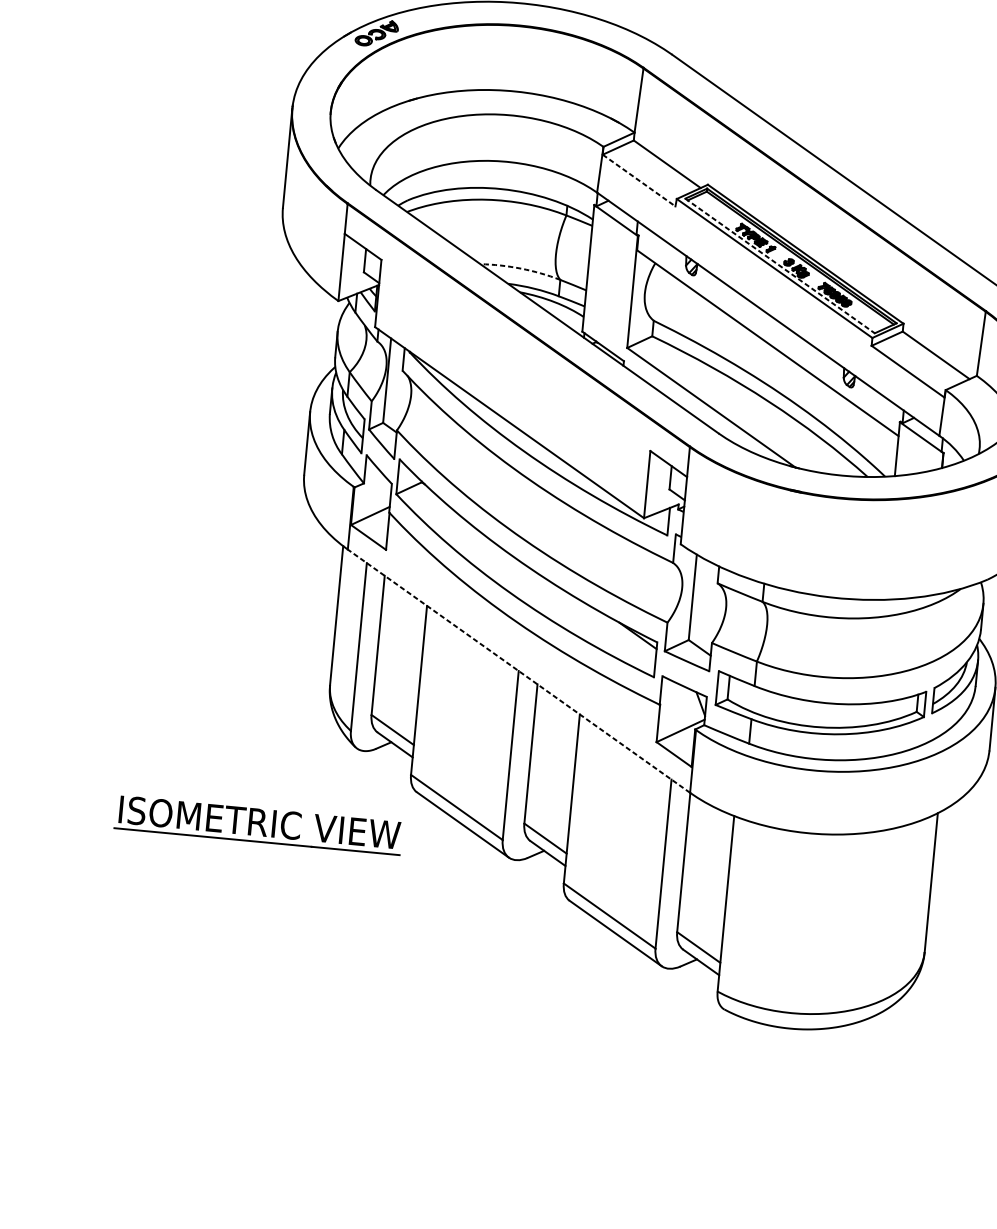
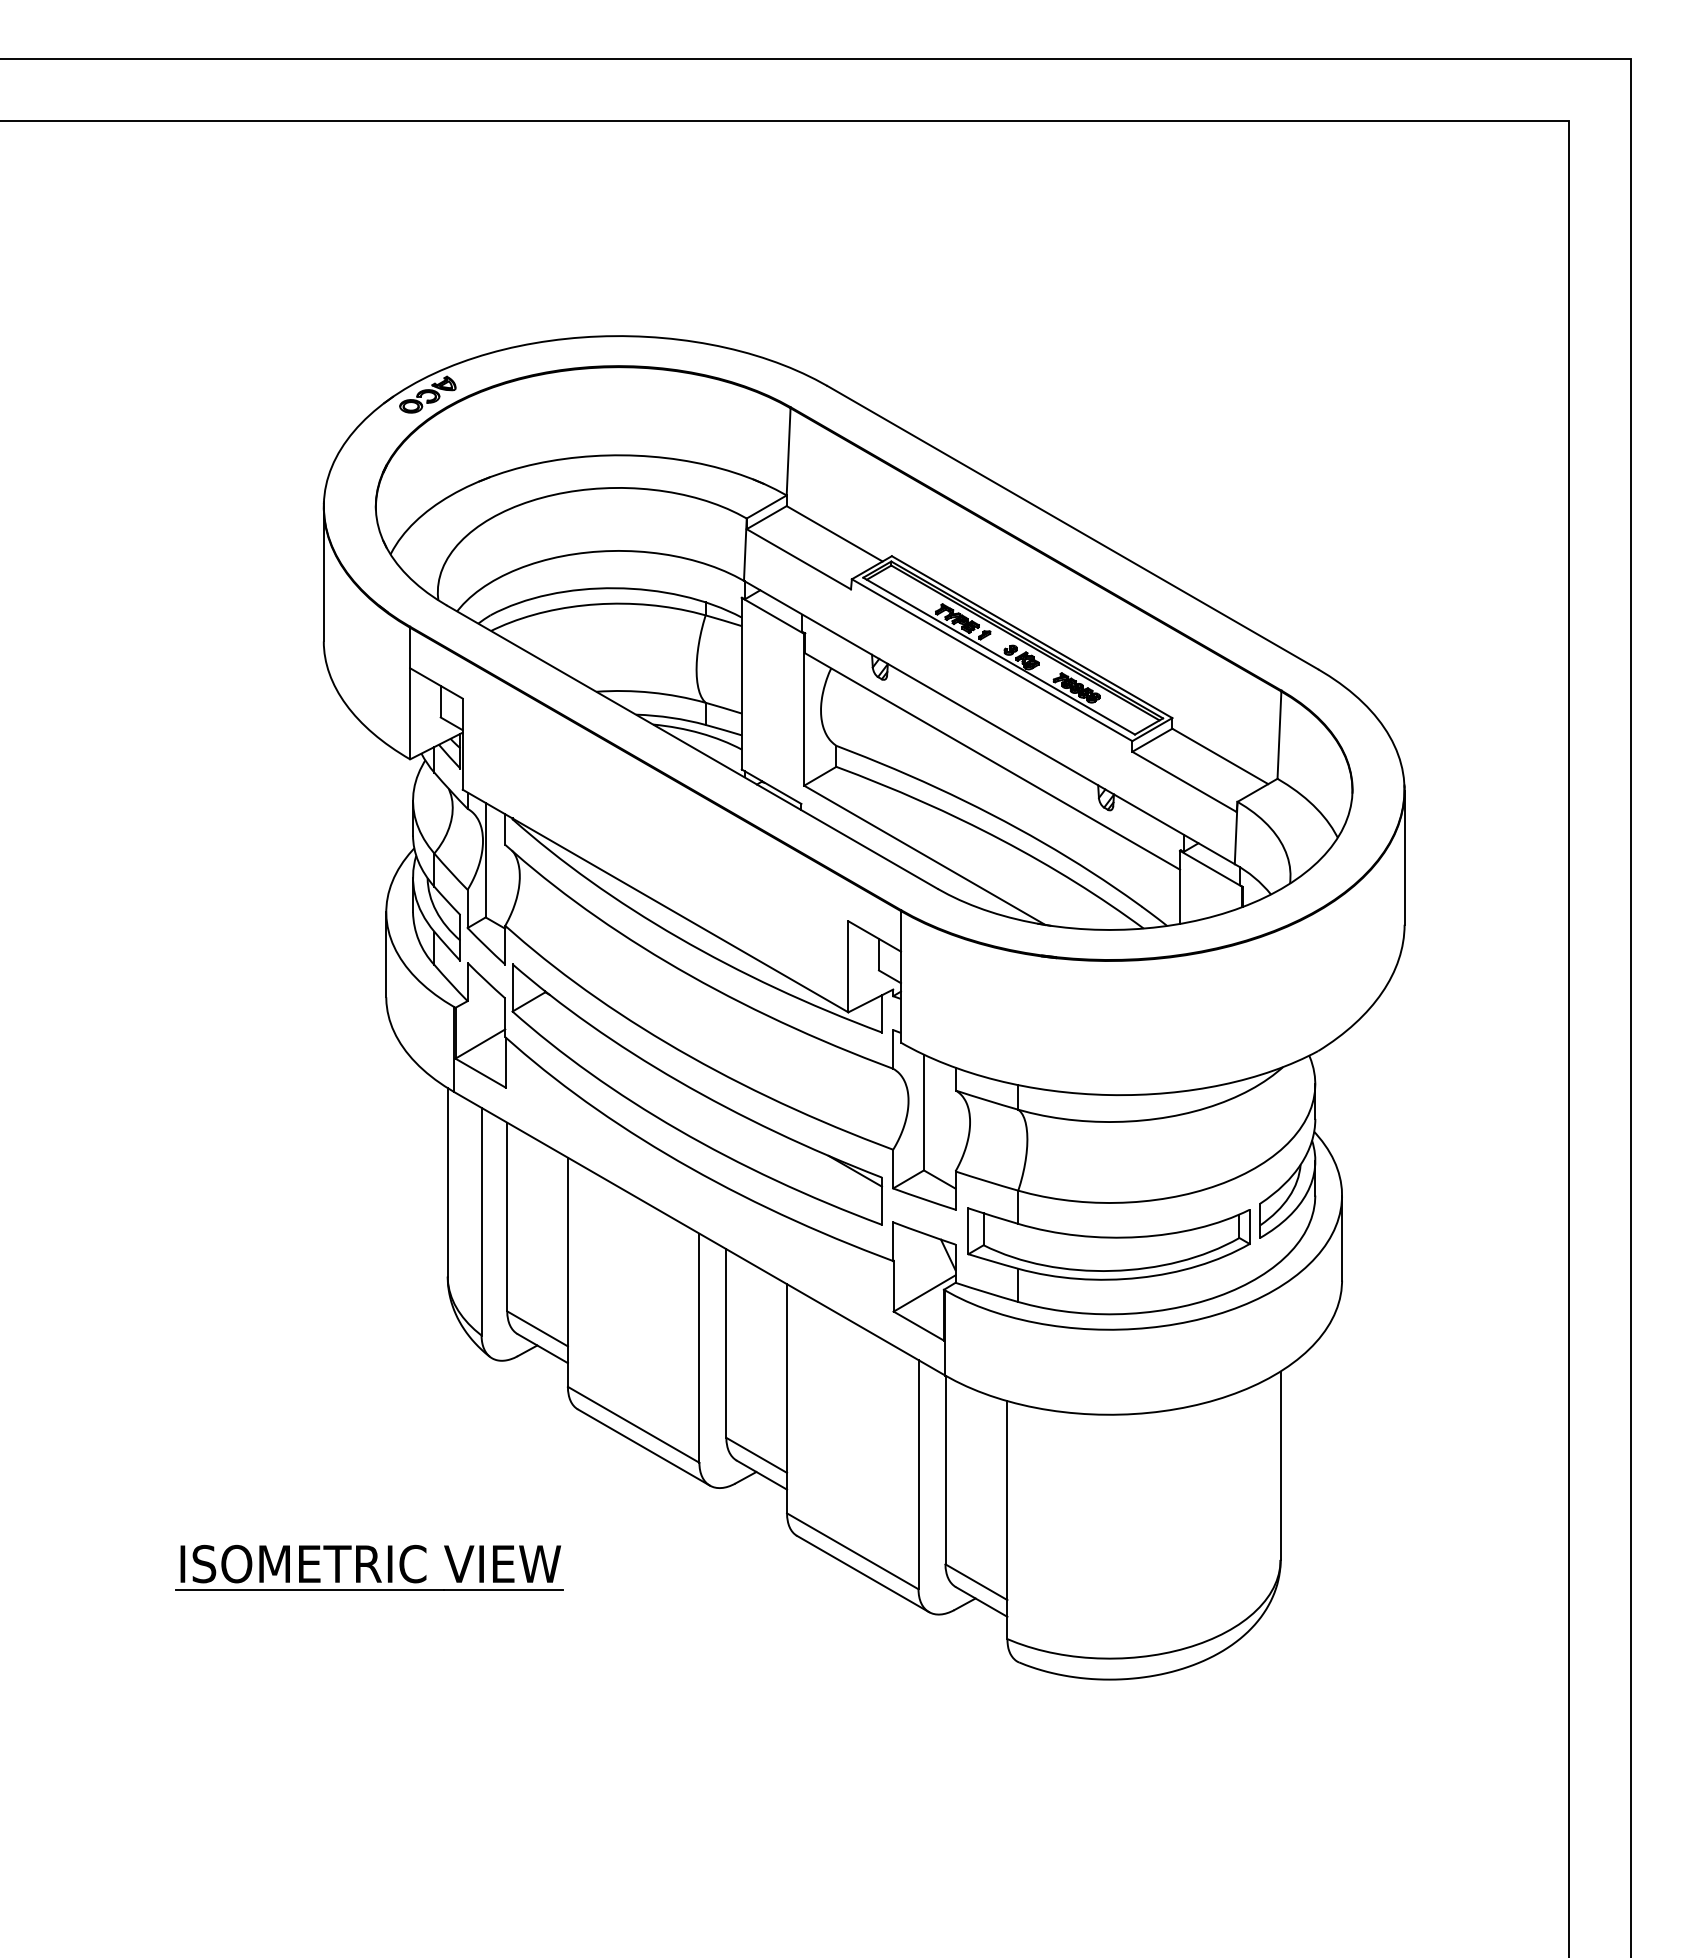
line: (639, 180) -> (799, 559), dashed -> solid
line: (780, 266) -> (999, 656), dashed -> solid
arc: (521, 268) -> (651, 692), dashed -> solid
line: (518, 670) -> (699, 1233), dashed -> solid
part: (258, 824) -> (369, 1567), moved

